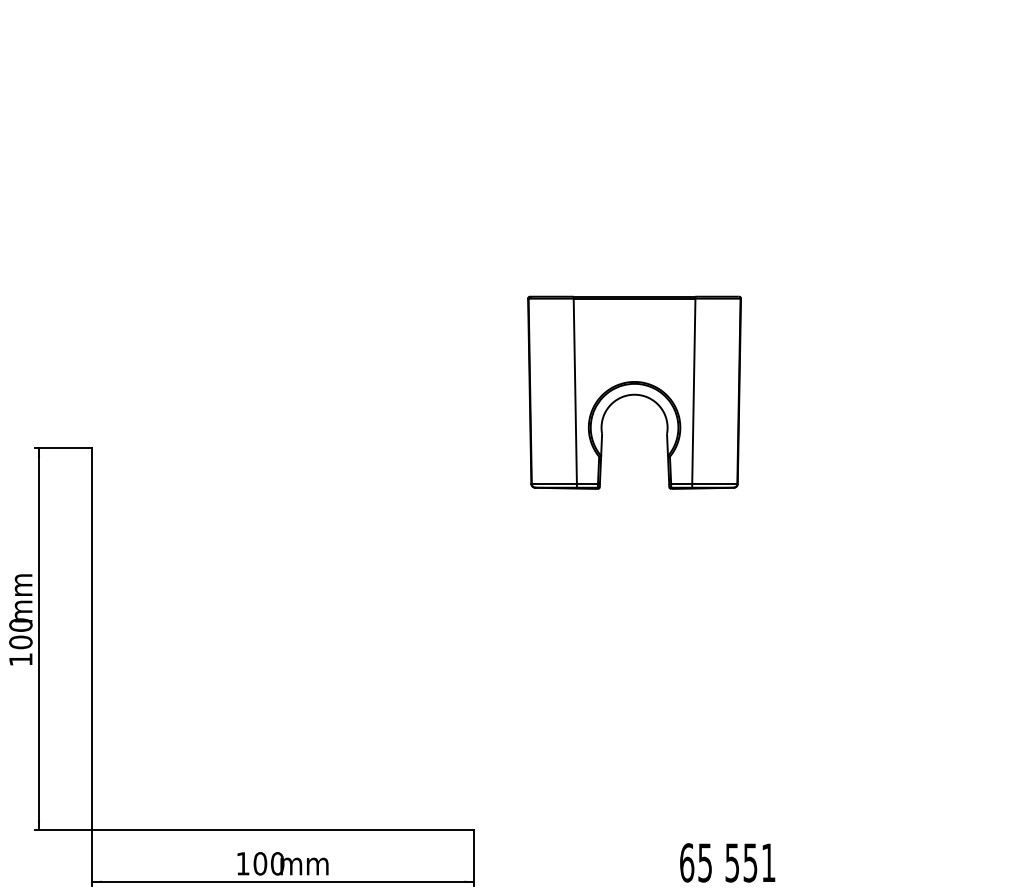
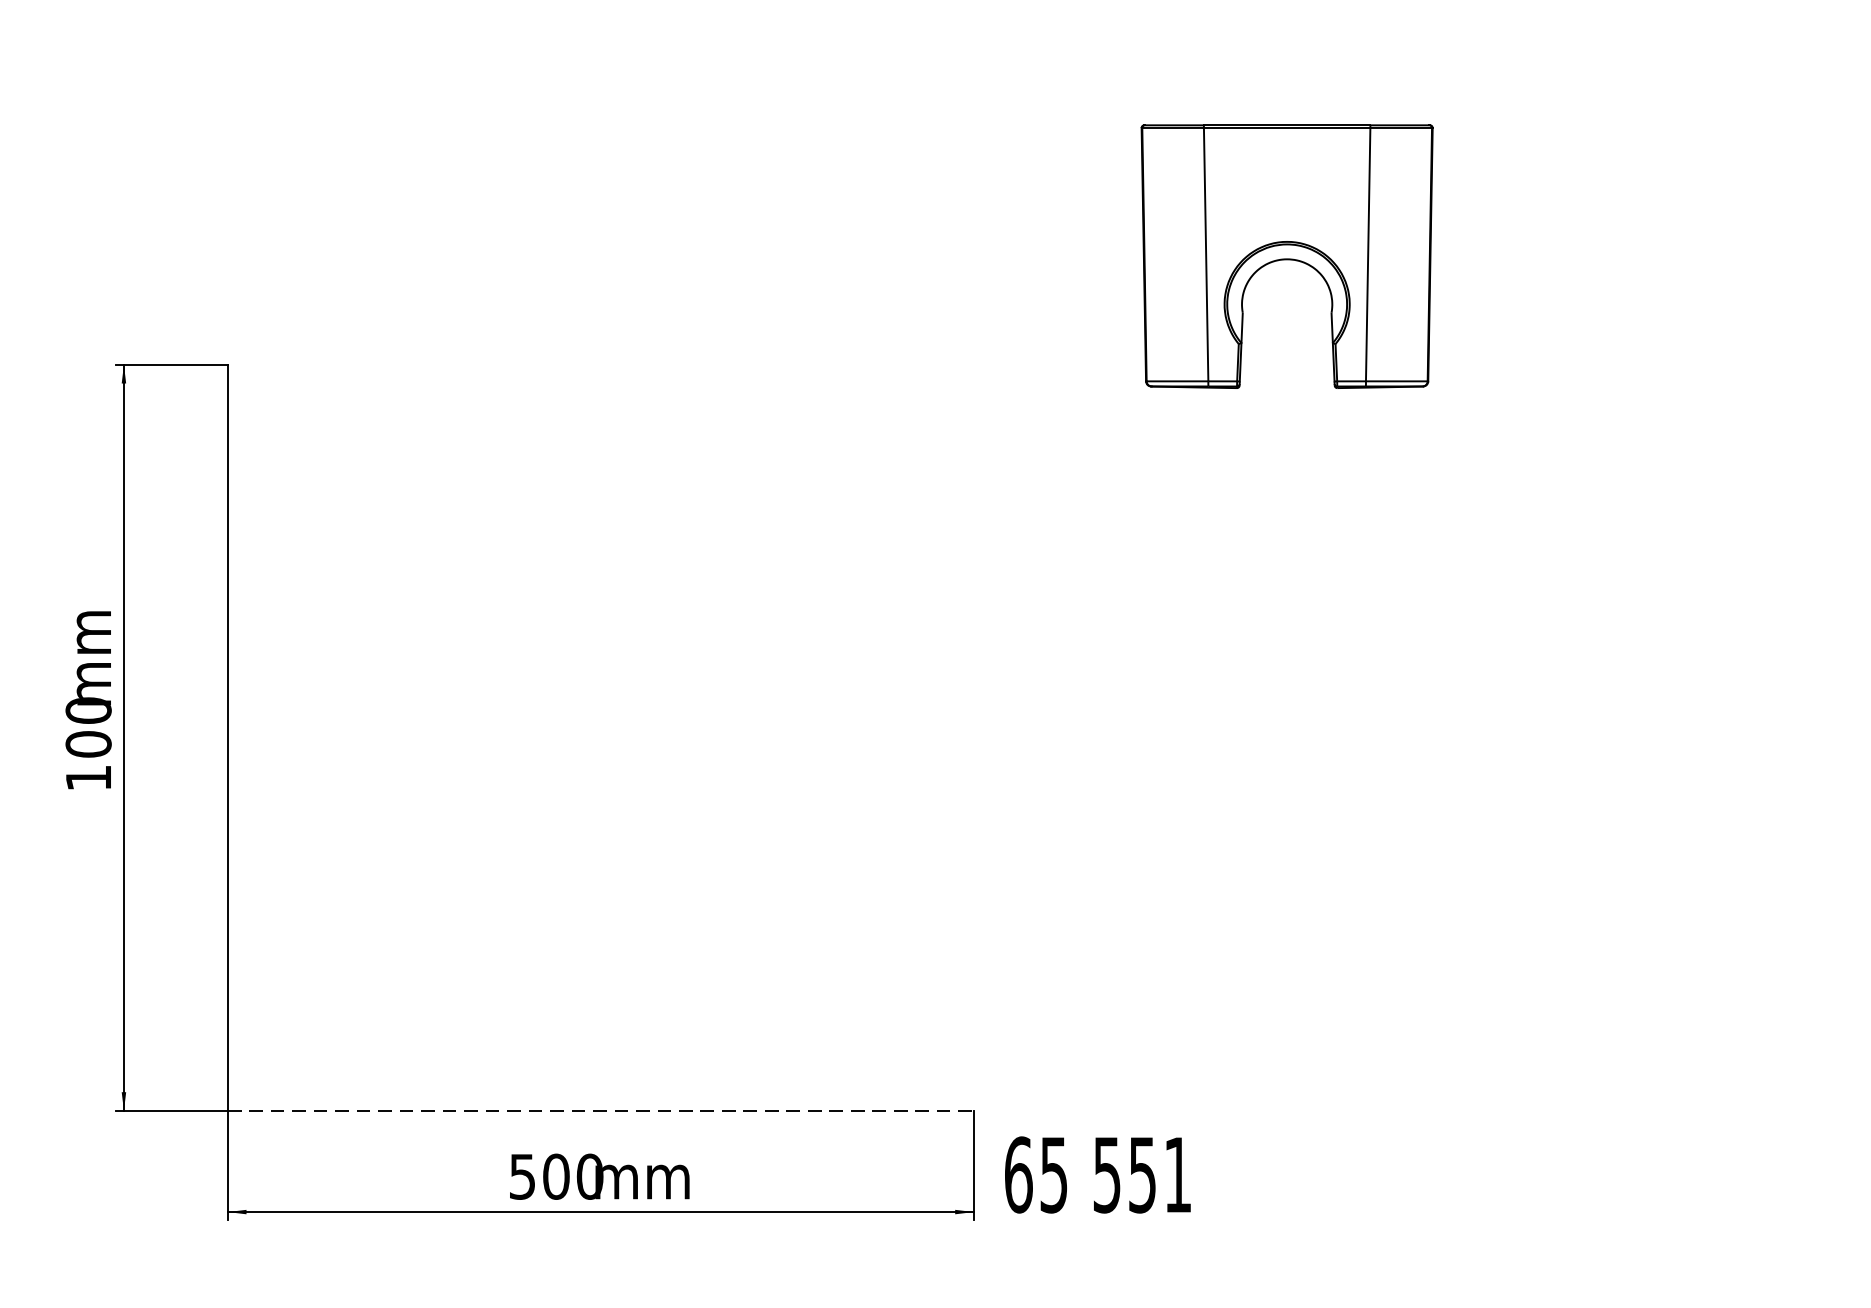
part: (634, 392) -> (1287, 256), size x0.7
line: (283, 830) -> (601, 1111), solid -> dashed
text: (727, 862) -> (1097, 1174), moved
text: (242, 863) -> (521, 1176), 100 -> 500

